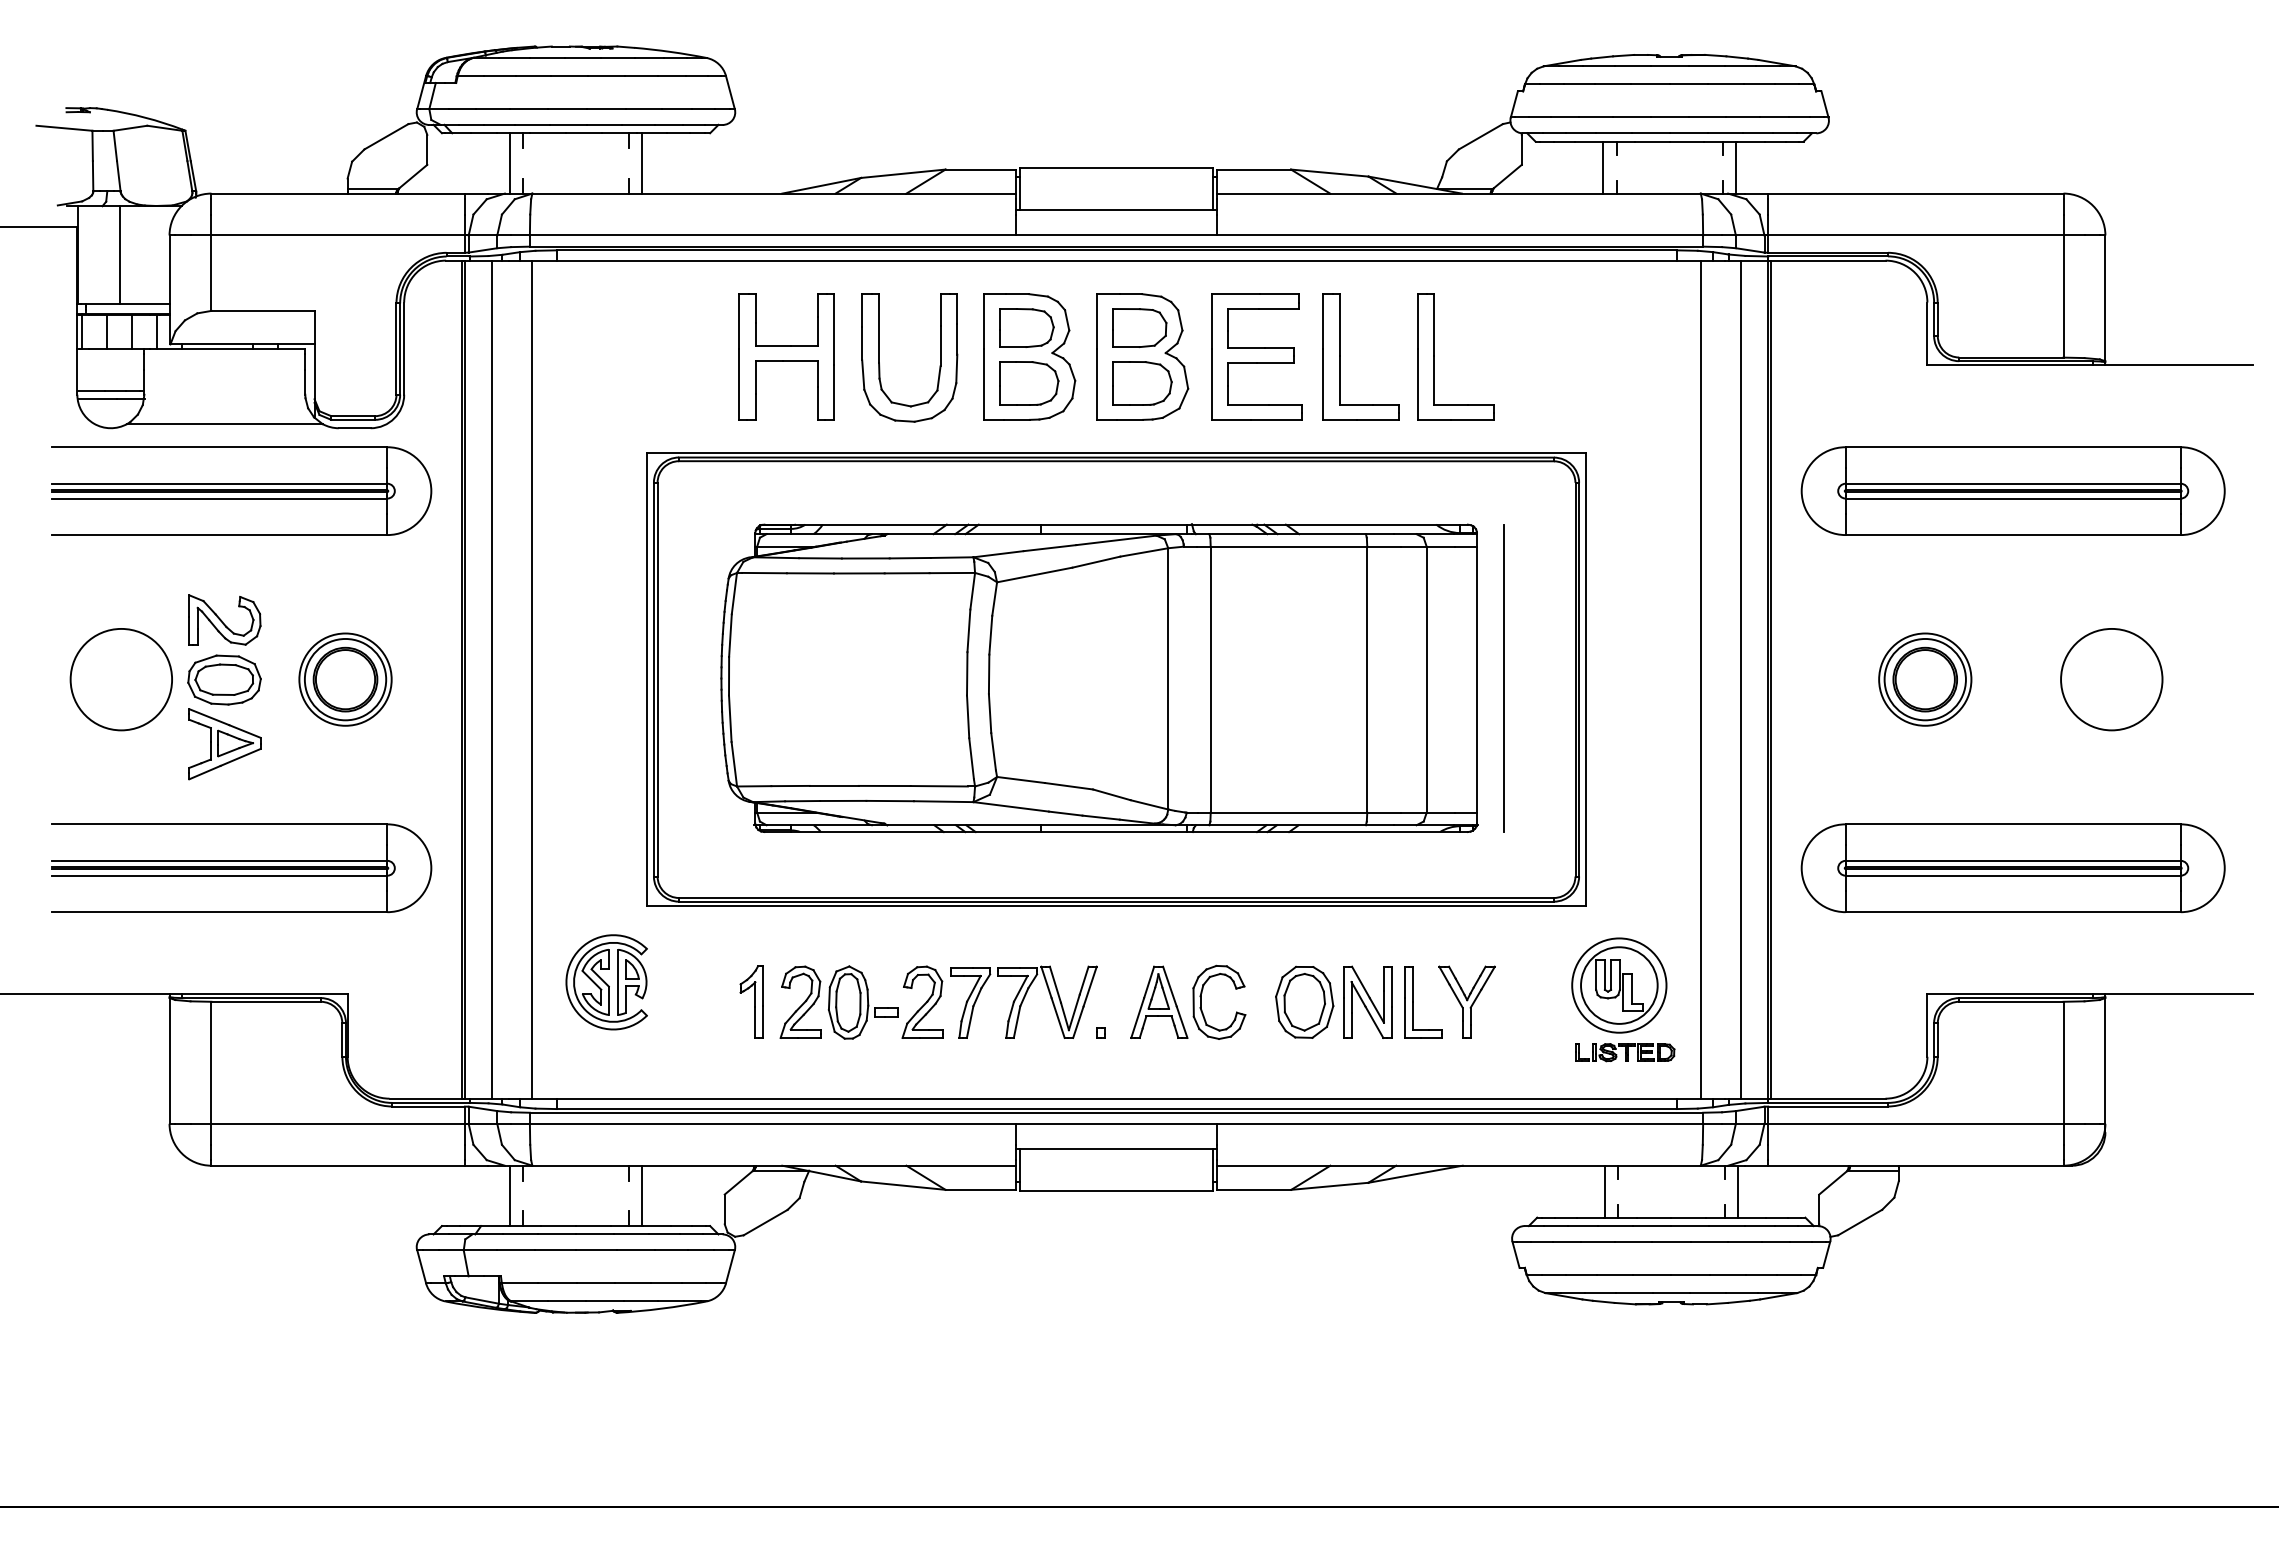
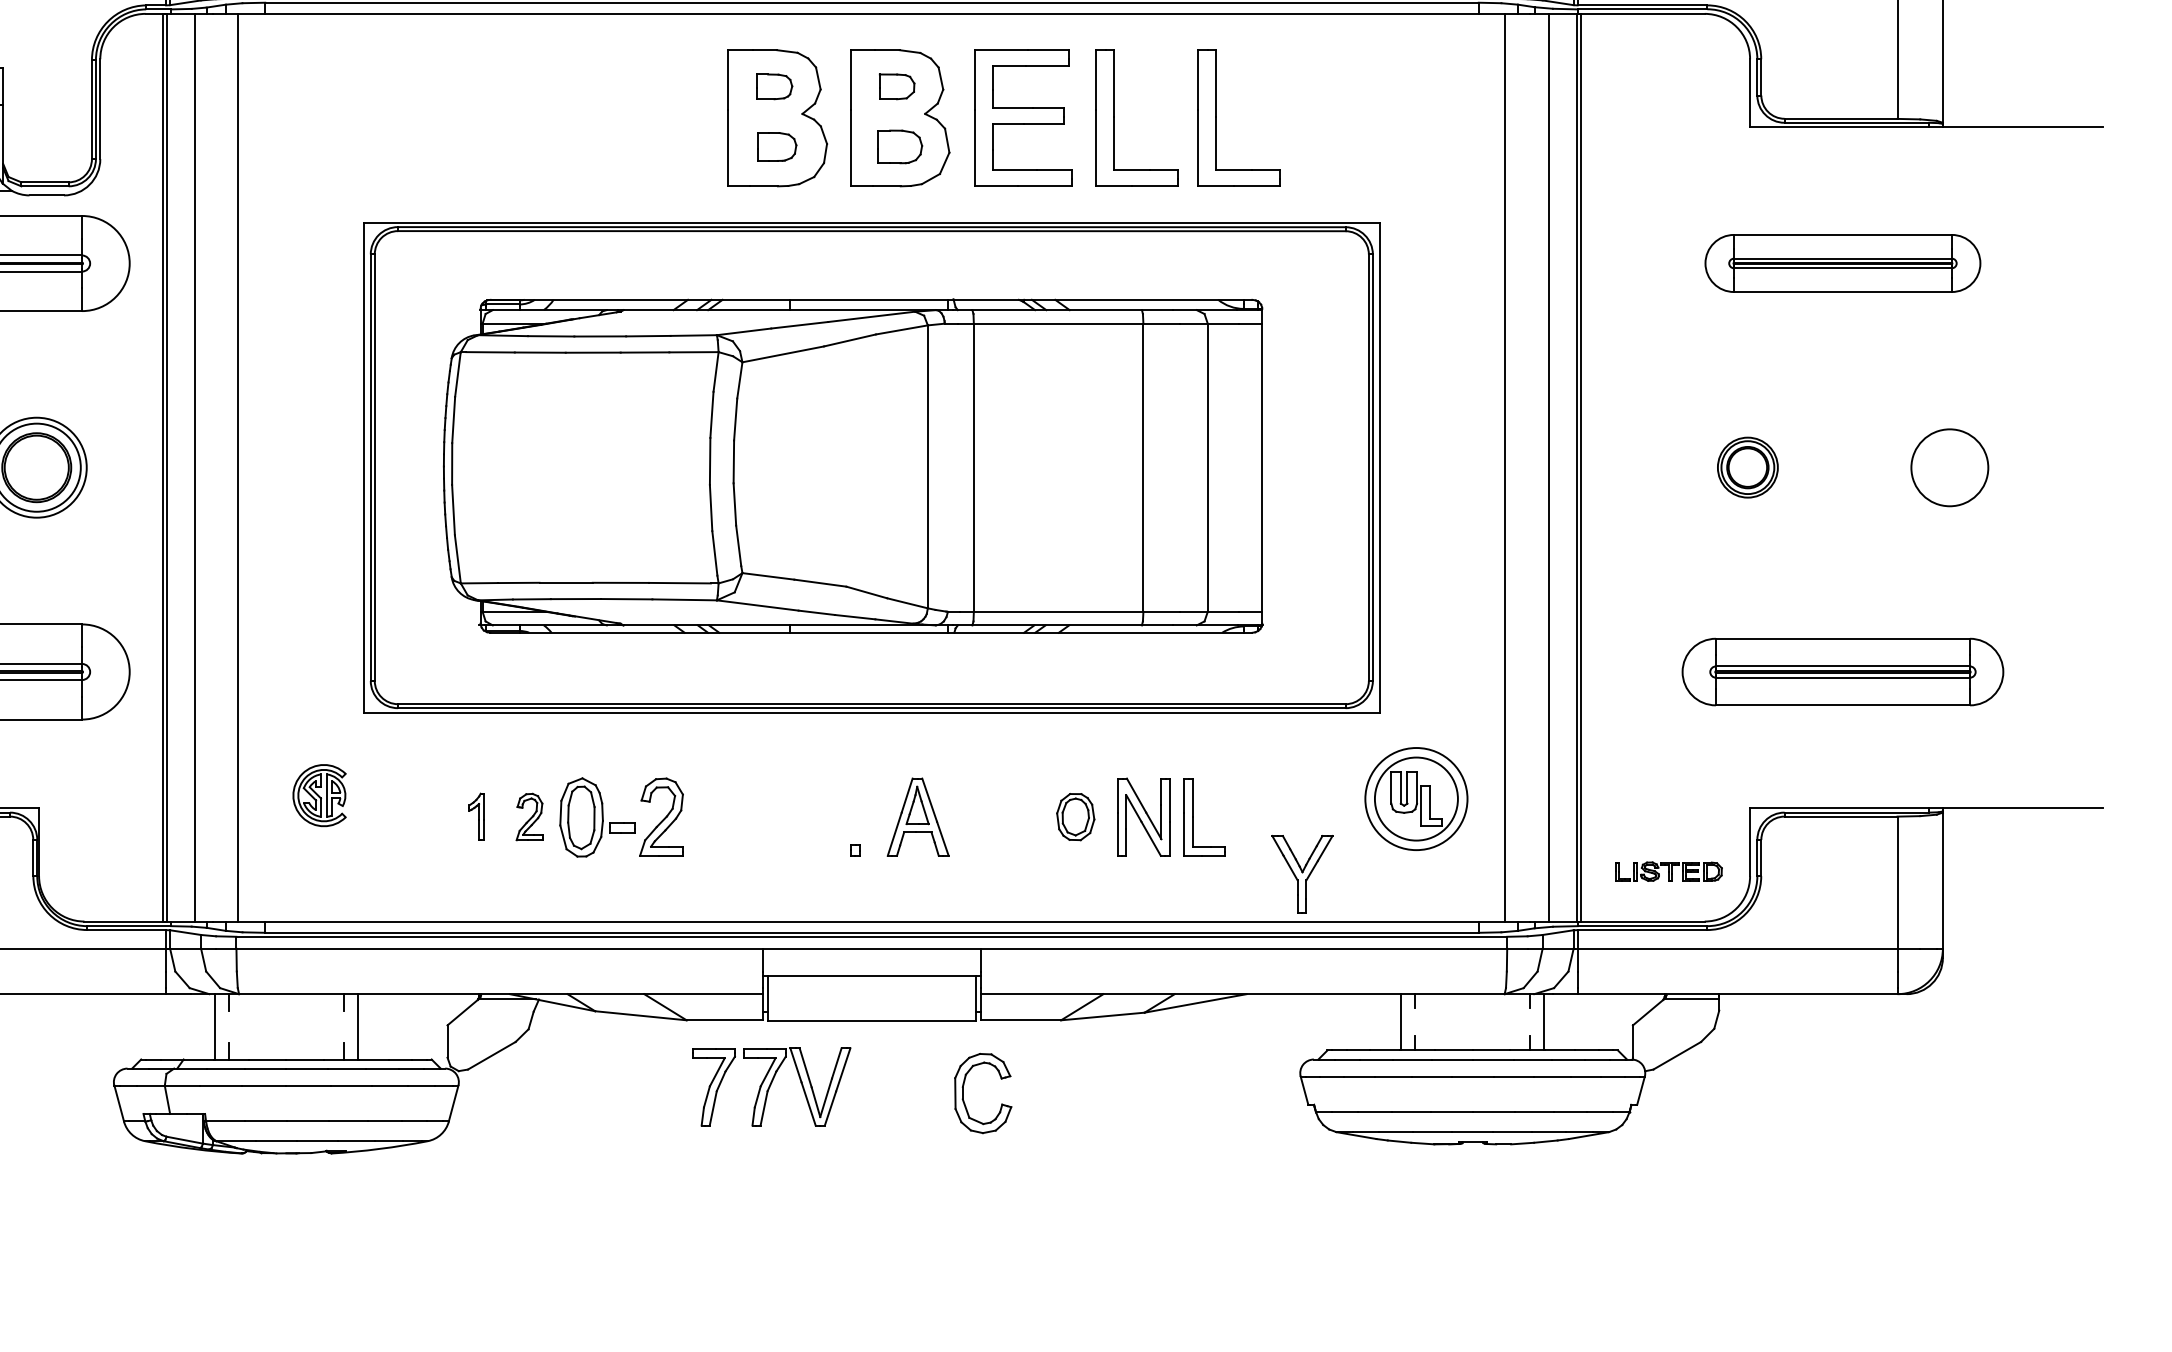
part: (1026, 327) -> (774, 86), size x0.6
part: (1139, 327) -> (896, 86), size x0.6
part: (786, 356) -> (514, 117), removed
part: (879, 357) -> (615, 118), removed
part: (1029, 383) -> (777, 146), size x0.6
part: (1142, 383) -> (899, 146), size x0.7
part: (2012, 490) -> (1842, 262), size x0.6
line: (1503, 678) -> (1290, 466), removed
part: (1925, 679) -> (1748, 467), size x0.6
circle: (2111, 679) -> (1949, 467), size x0.7
part: (2012, 868) -> (1842, 672), size x0.7
part: (606, 982) -> (319, 795), size x0.6
part: (751, 1001) -> (476, 816), size x0.6
part: (800, 1001) -> (529, 816), size x0.6
part: (1023, 1001) -> (771, 1085), moved
part: (1201, 1001) -> (963, 1092), moved
part: (1304, 1001) -> (1075, 816), size x0.6
part: (1466, 1001) -> (1301, 873), moved
part: (1625, 1052) -> (1668, 871), moved

